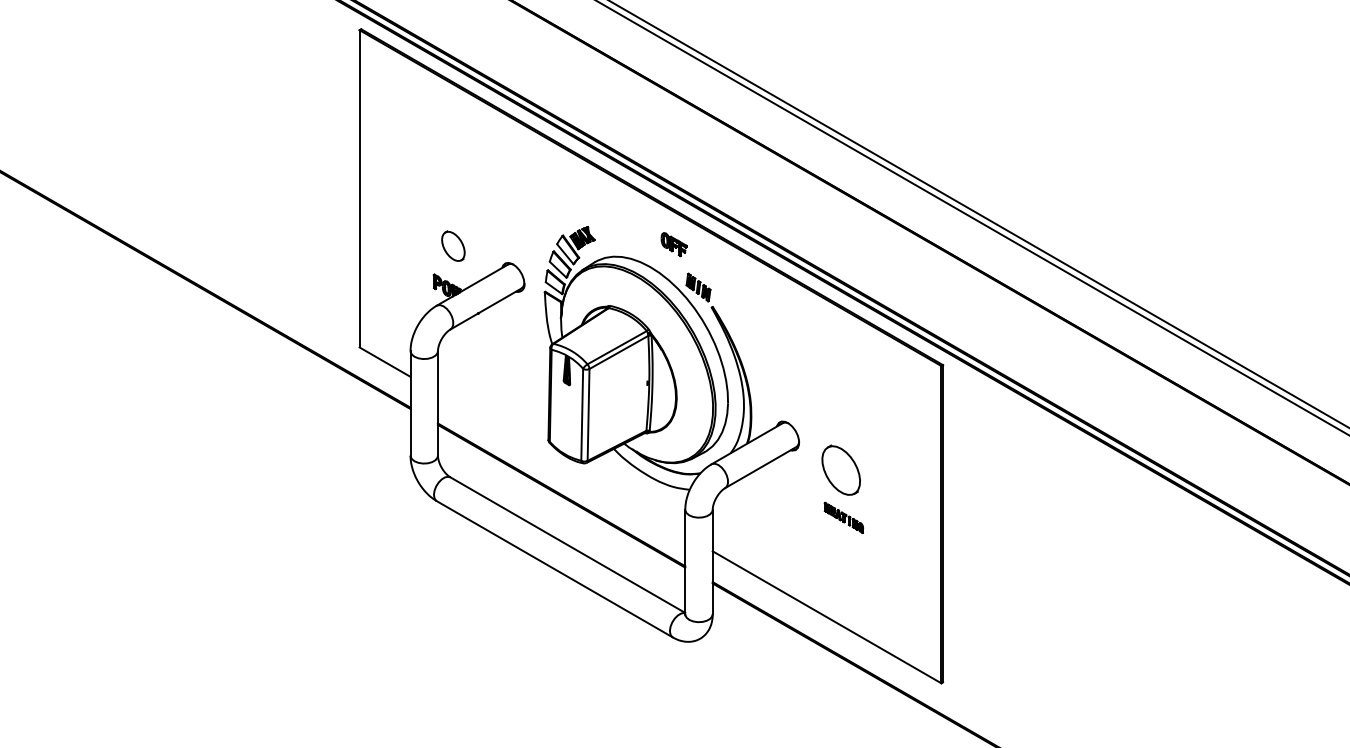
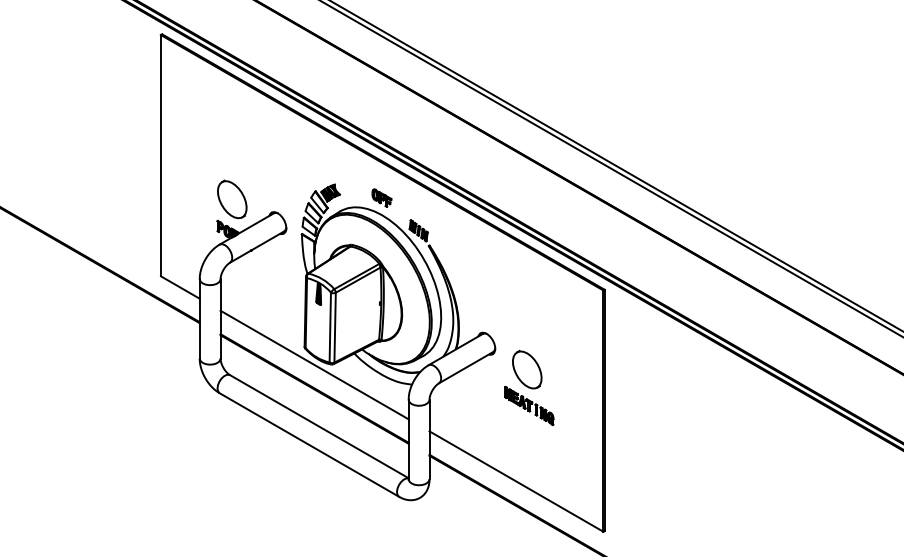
part: (673, 244) -> (381, 198), moved
part: (453, 245) -> (232, 198), size x1.67
line: (561, 463) -> (314, 364), added
part: (843, 517) -> (528, 405), size x1.67

